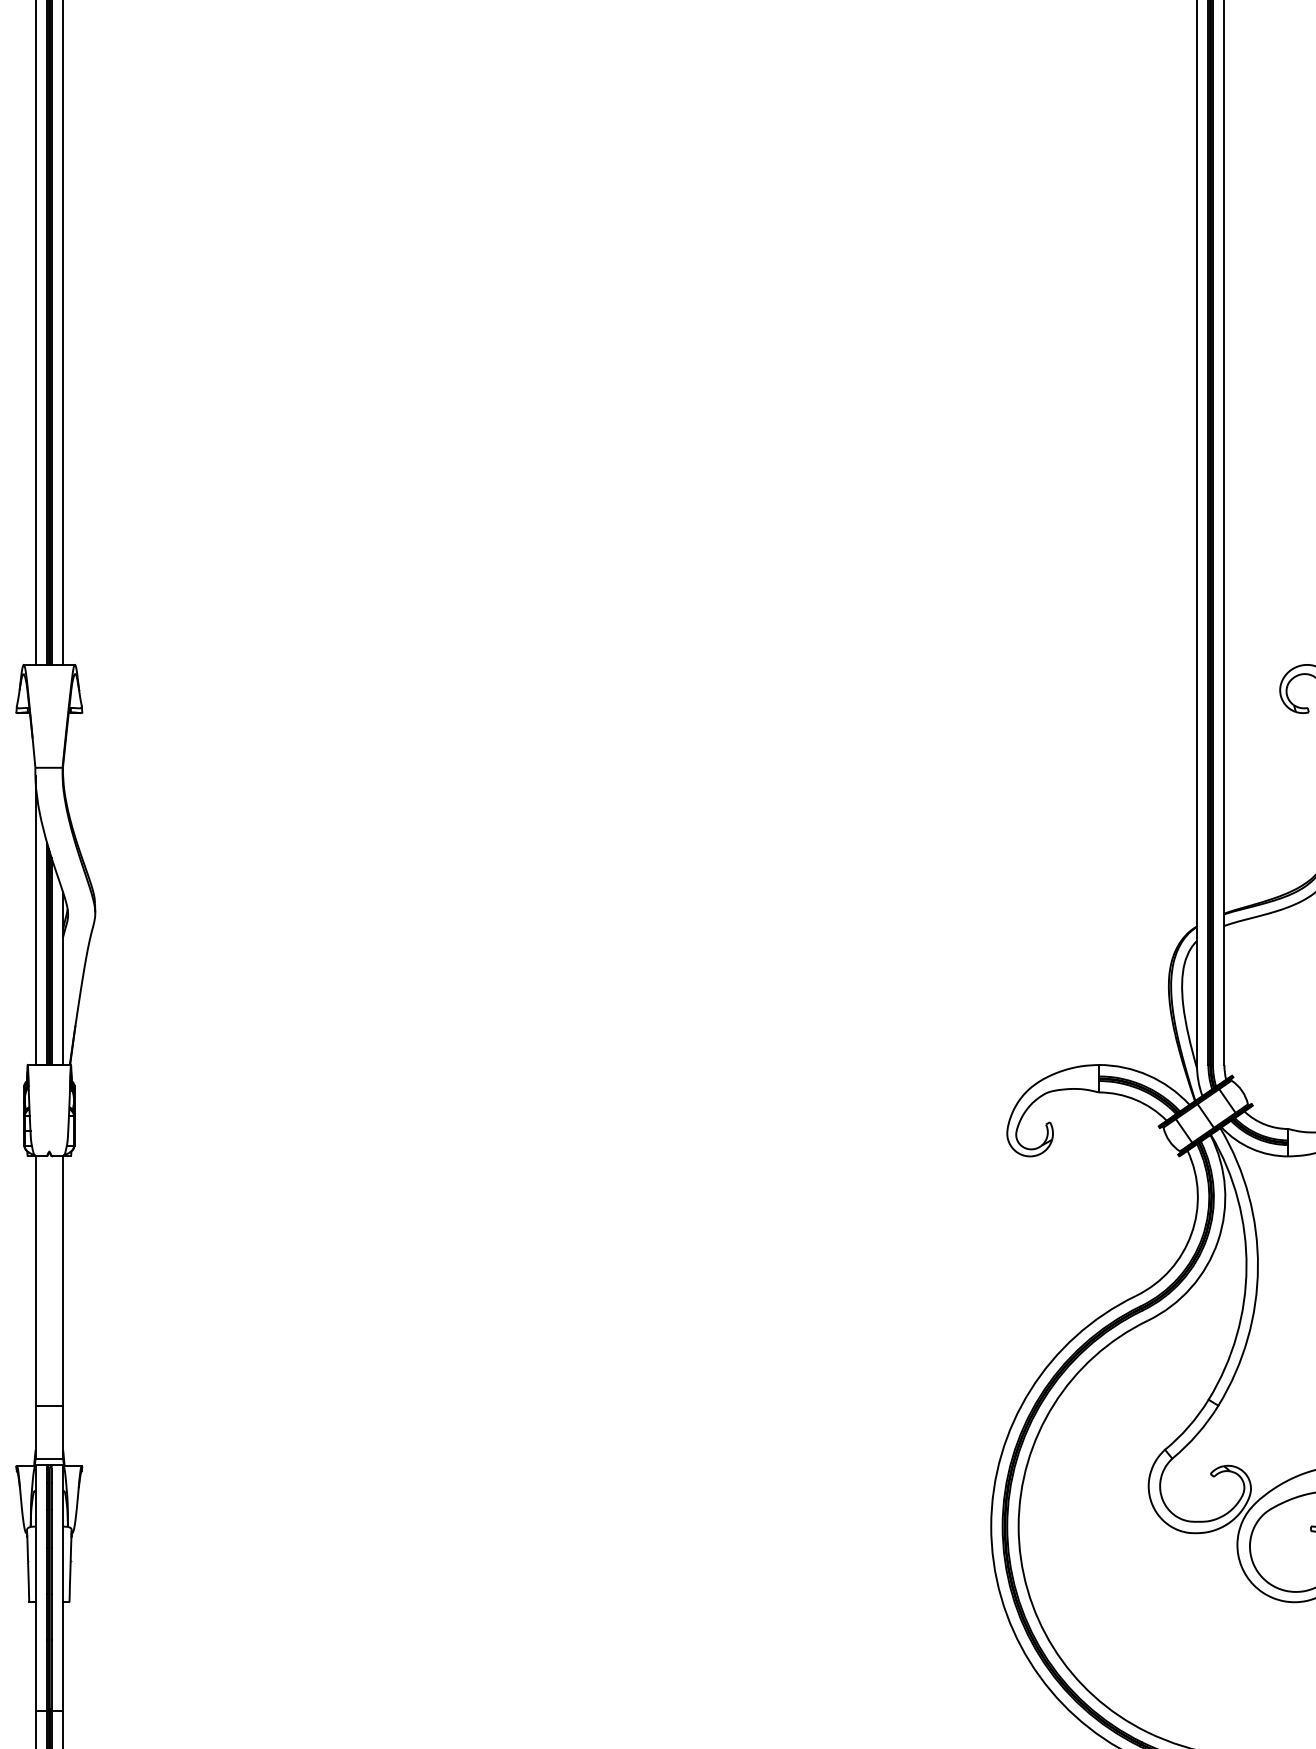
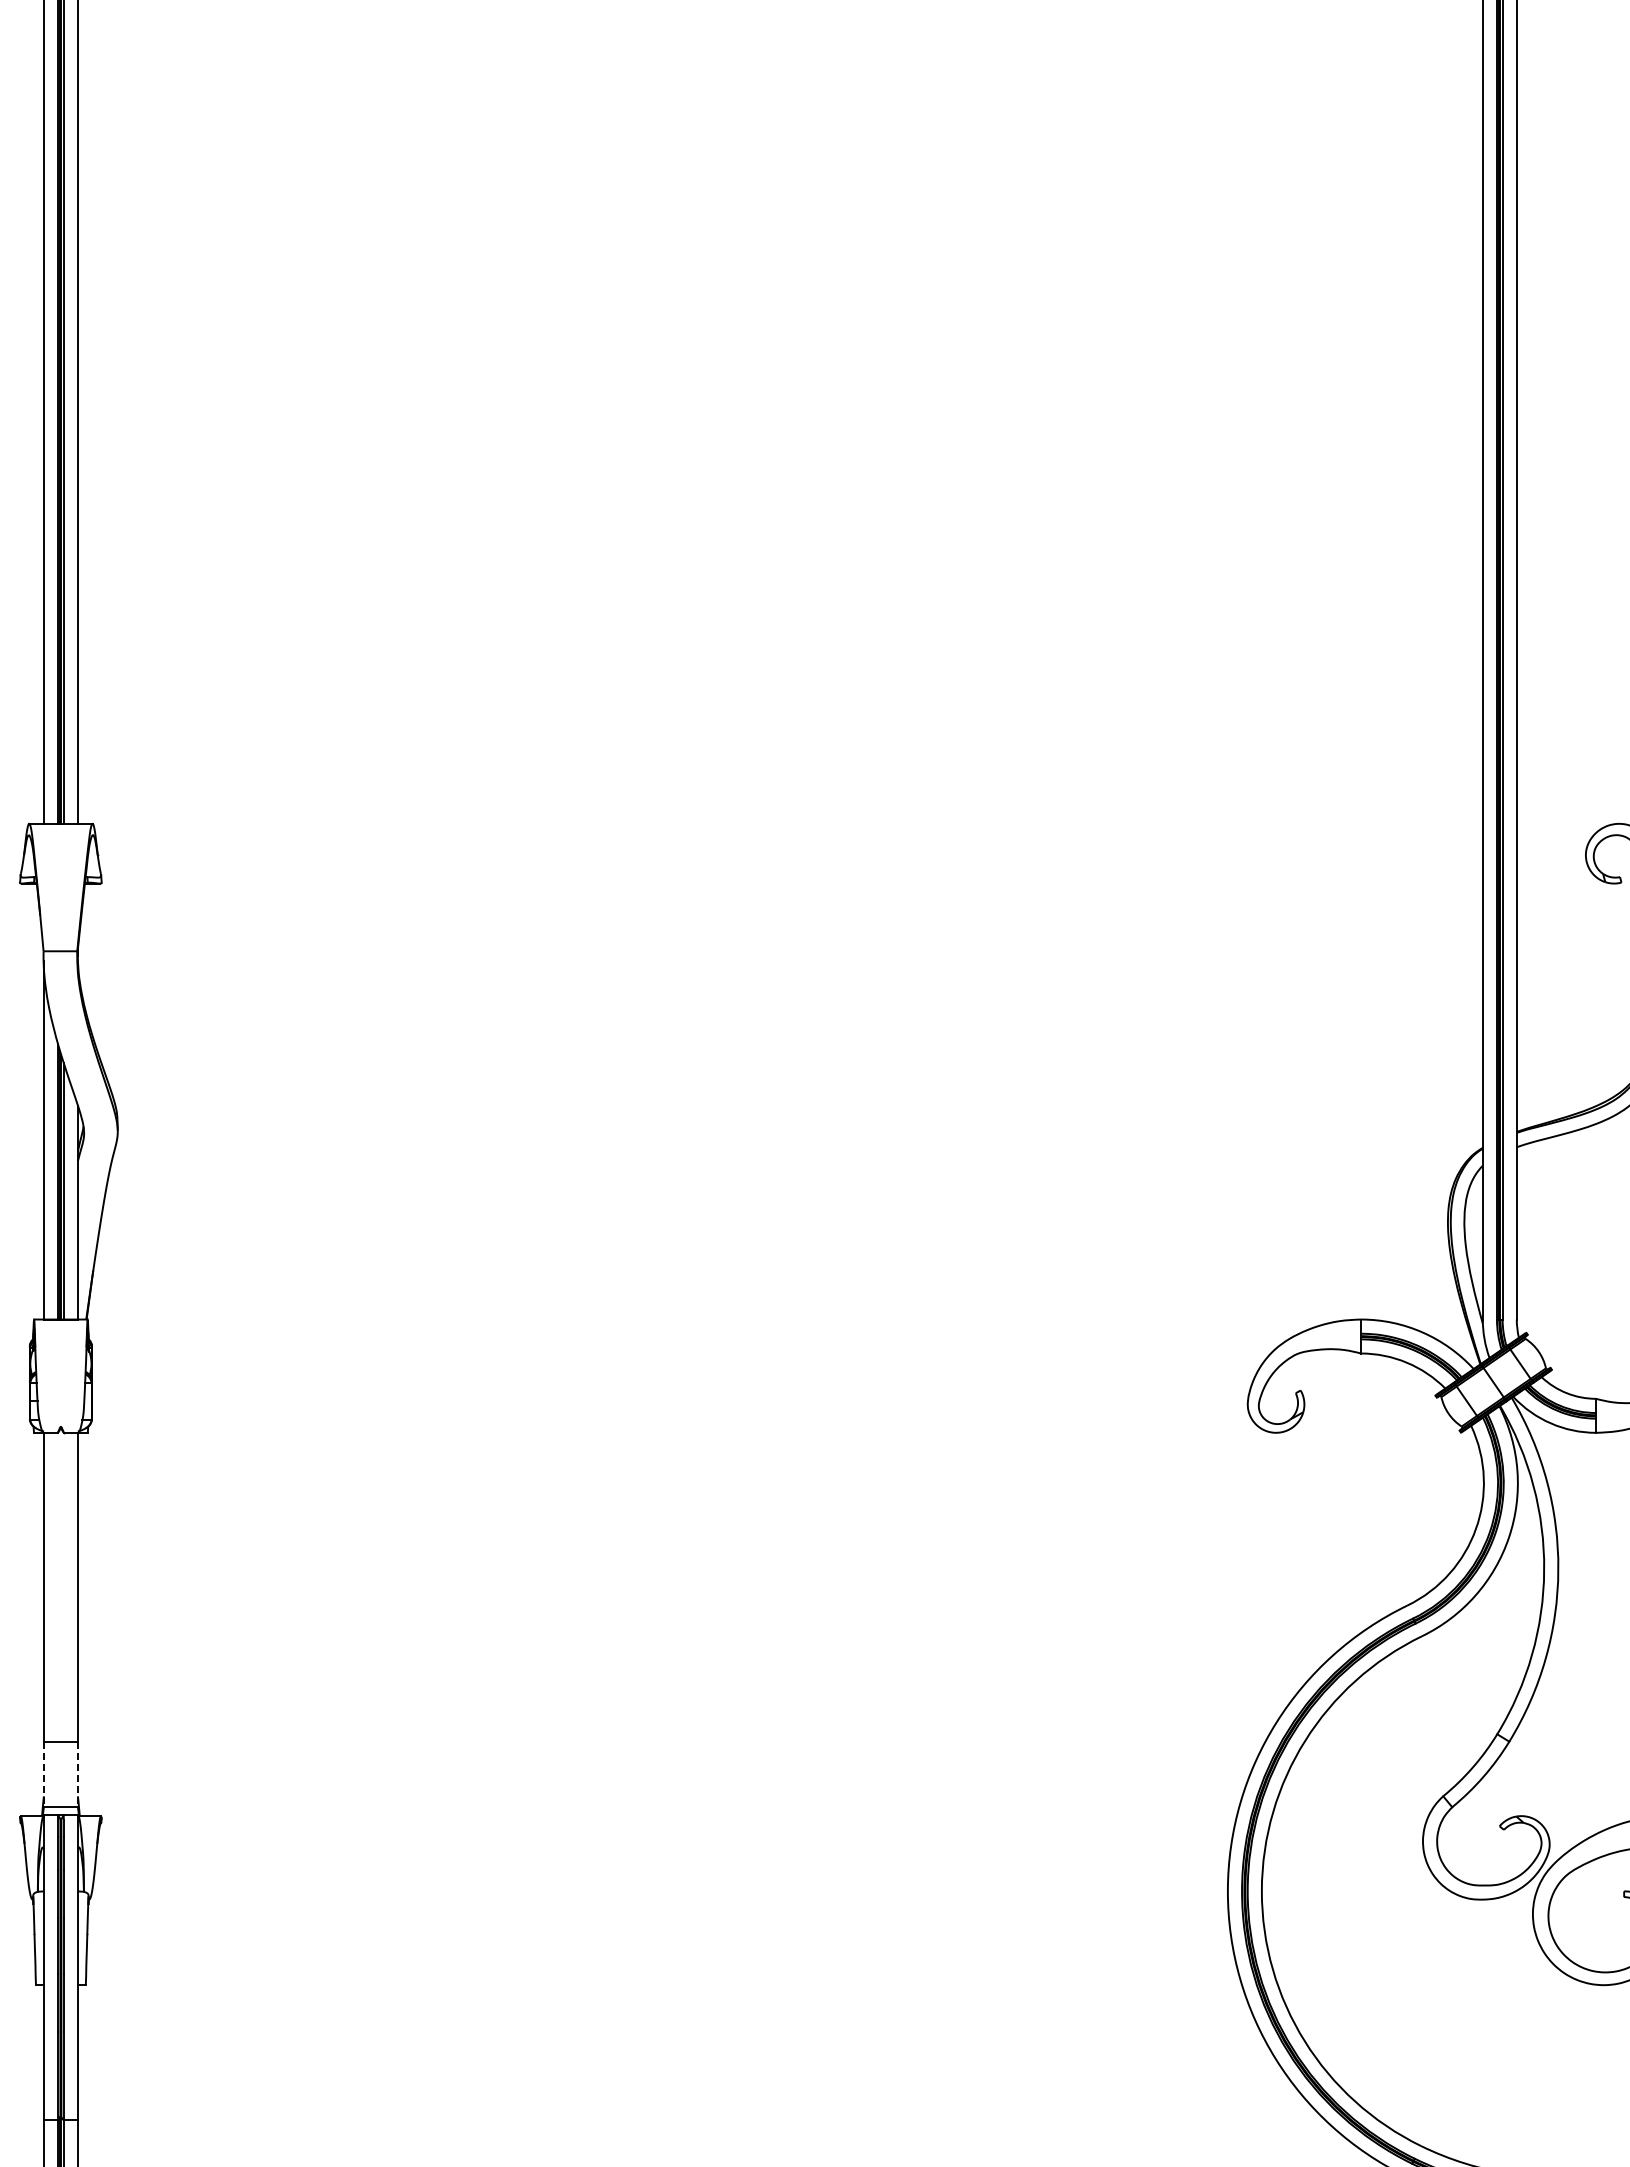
line: (35, 1432) -> (43, 1774), solid -> dashed
line: (62, 1432) -> (77, 1774), solid -> dashed

